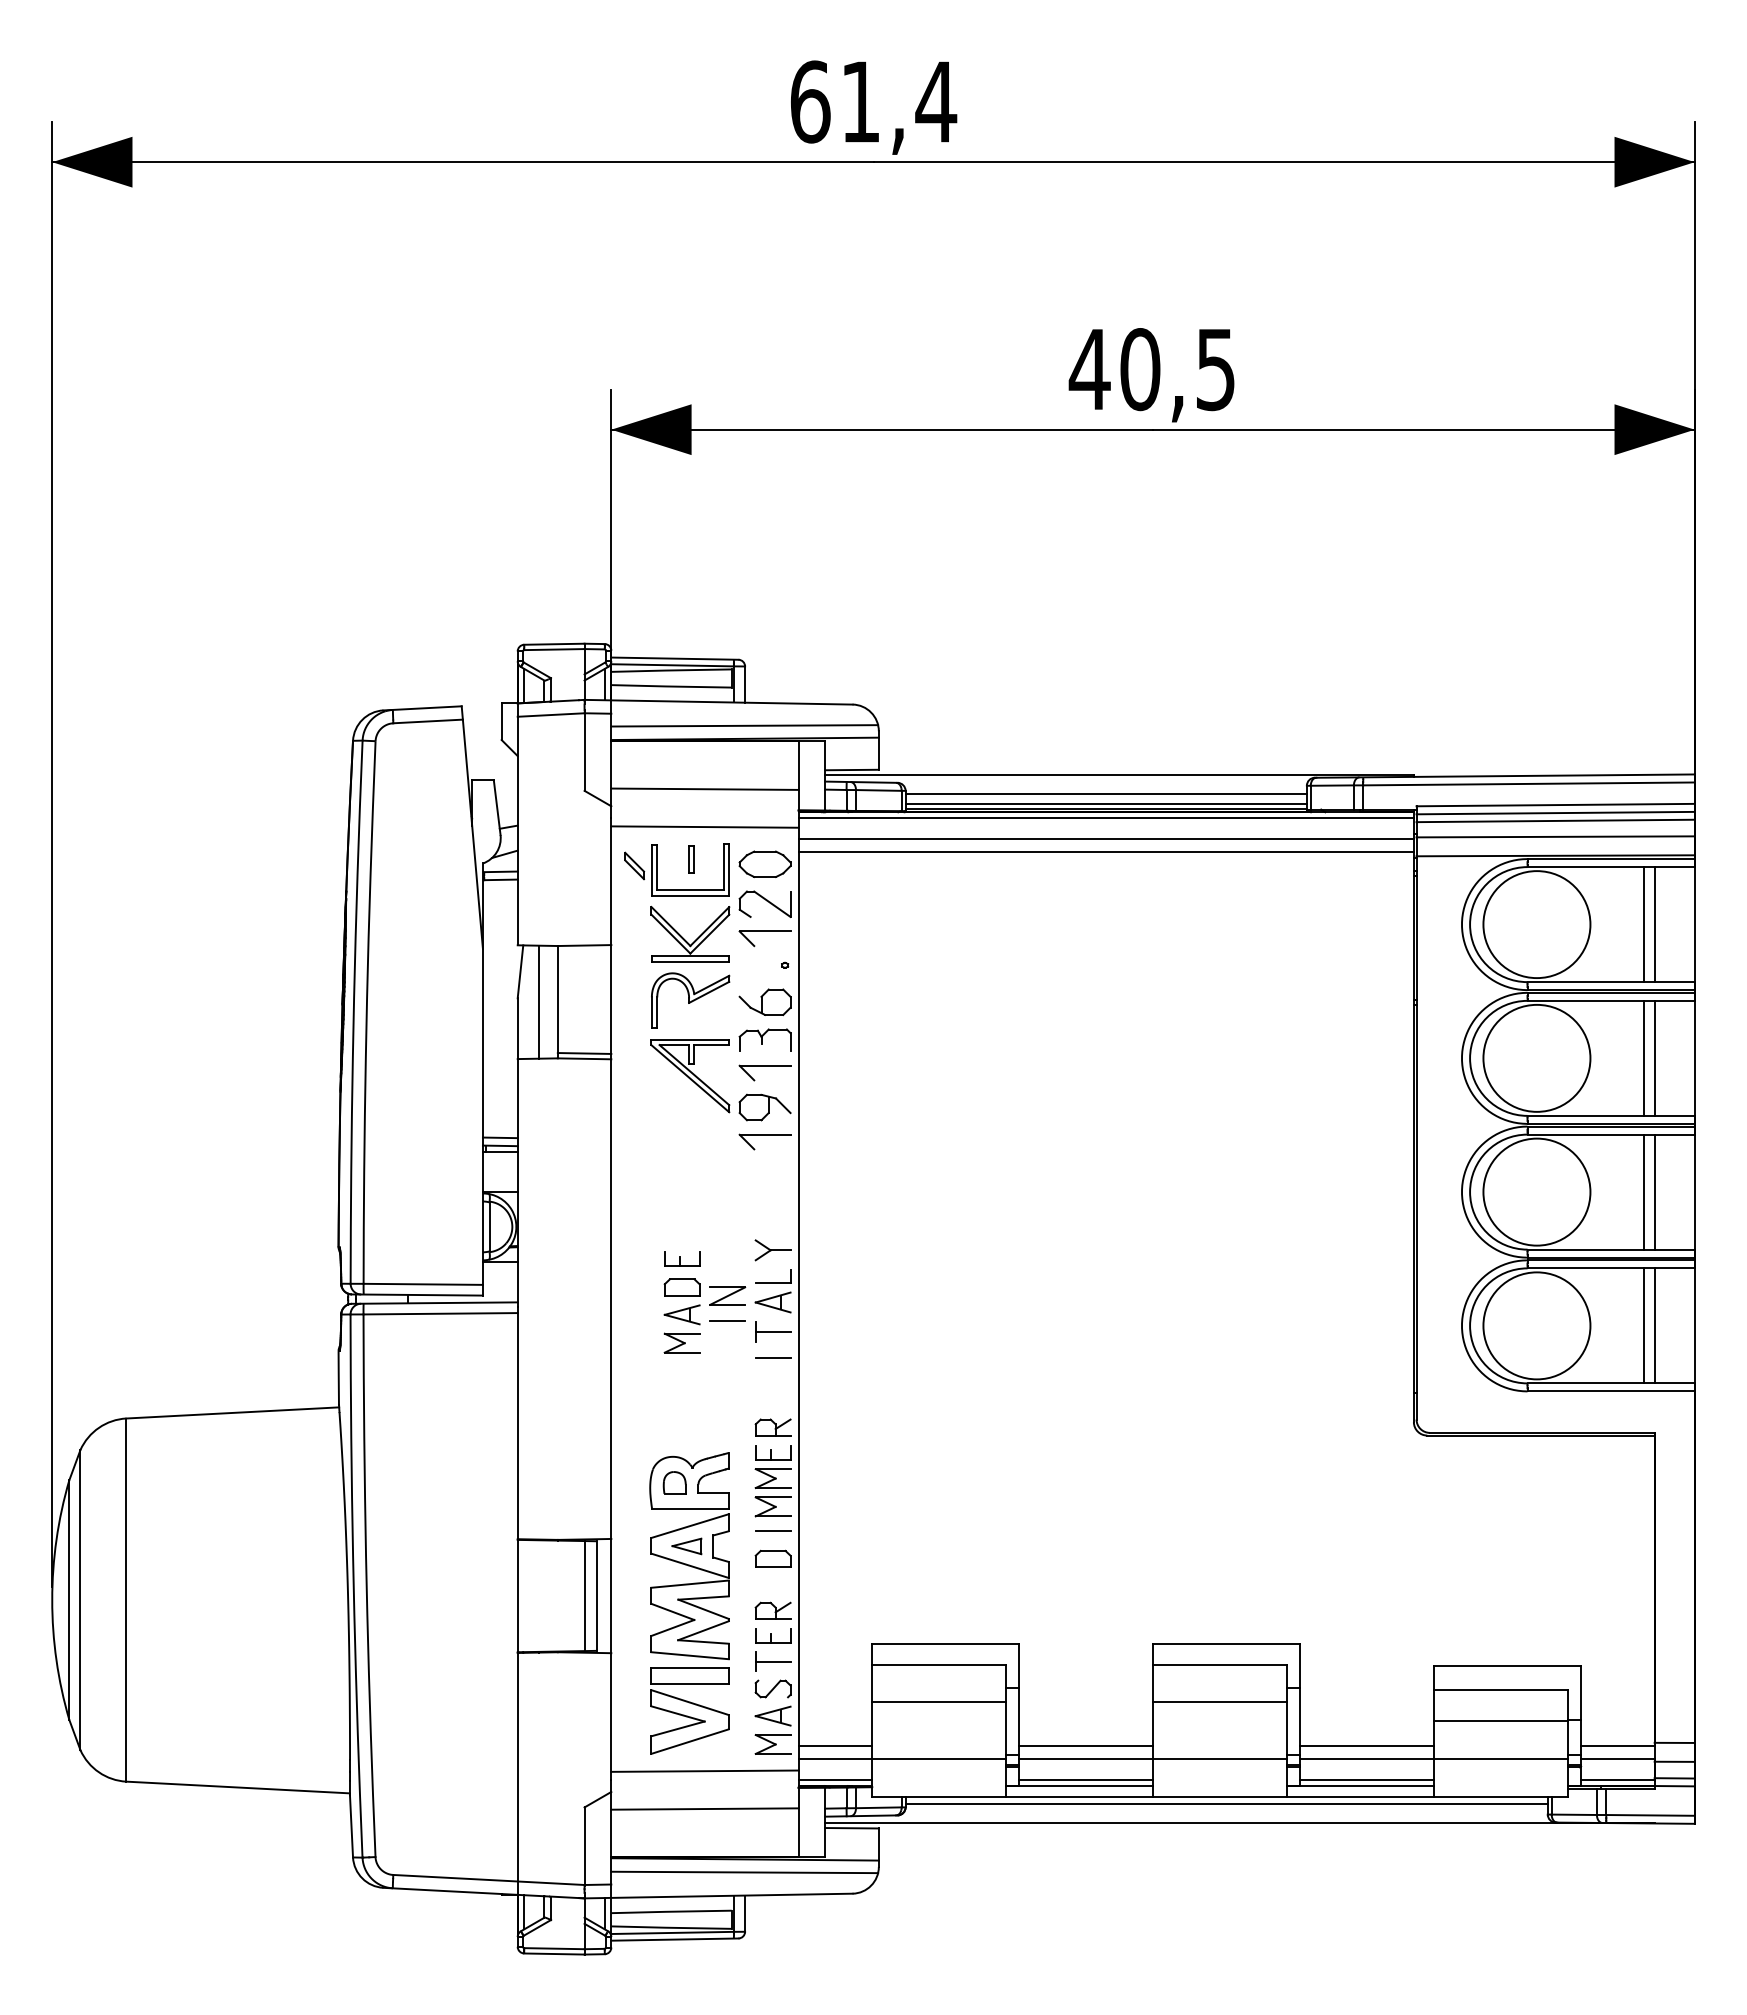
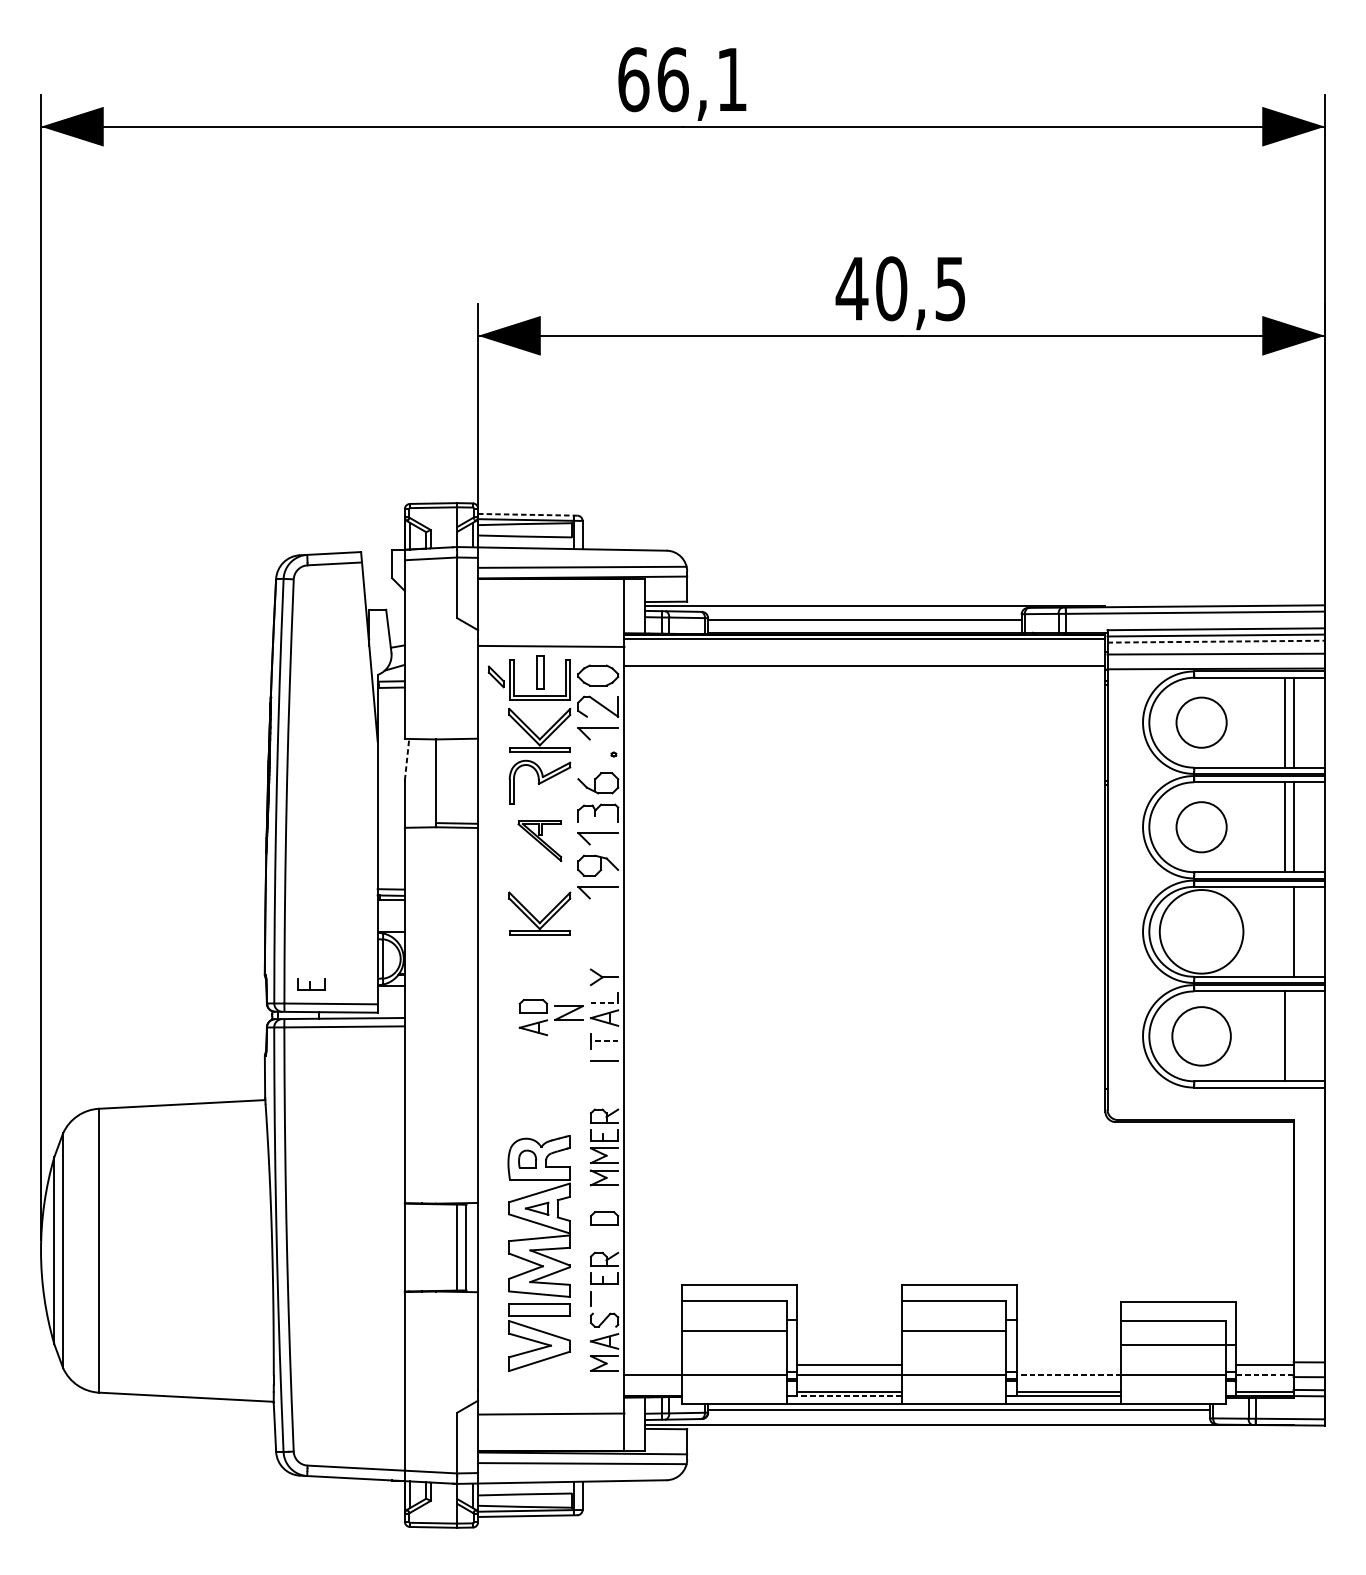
text: (899, 101) -> (703, 79), 61,4 -> 66,1
line: (674, 658) -> (527, 514), solid -> dashed
line: (704, 788) -> (550, 616), removed
line: (1105, 804) -> (864, 628), removed
line: (1556, 820) -> (1216, 641), solid -> dashed
line: (1105, 838) -> (864, 655), removed
part: (691, 859) -> (540, 671), size x1.6
circle: (1536, 924) -> (1201, 722), size x0.6
line: (520, 971) -> (407, 759), solid -> dashed
line: (539, 1001) -> (421, 782), removed
circle: (1536, 1057) -> (1201, 826), size x0.6
part: (690, 1076) -> (539, 841), size x0.7
part: (684, 1173) -> (535, 917), added
line: (1643, 1191) -> (1284, 931), removed
part: (682, 1258) -> (311, 983), moved
line: (773, 1282) -> (604, 1002), solid -> dashed
line: (727, 1320) -> (568, 1032), removed
circle: (1536, 1325) -> (1201, 1036), size x0.7
line: (1654, 1325) -> (1293, 1036), removed
line: (772, 1332) -> (604, 1041), solid -> dashed
part: (681, 1342) -> (532, 1049), removed
line: (772, 1531) -> (604, 1197), removed
line: (772, 1661) -> (604, 1298), removed
line: (835, 1746) -> (653, 1365), removed
line: (1366, 1746) -> (1068, 1365), removed
line: (1367, 1759) -> (1069, 1375), solid -> dashed
line: (1617, 1759) -> (1264, 1375), solid -> dashed
line: (704, 1770) -> (550, 1383), removed
line: (835, 1780) -> (653, 1391), removed
line: (1079, 1786) -> (844, 1396), solid -> dashed

